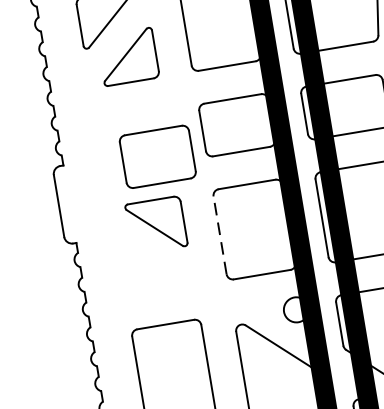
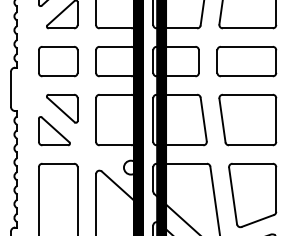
part: (158, 156) -> (58, 61), moved
line: (220, 236) -> (96, 120), dashed -> solid
part: (149, 268) -> (54, 131), added

